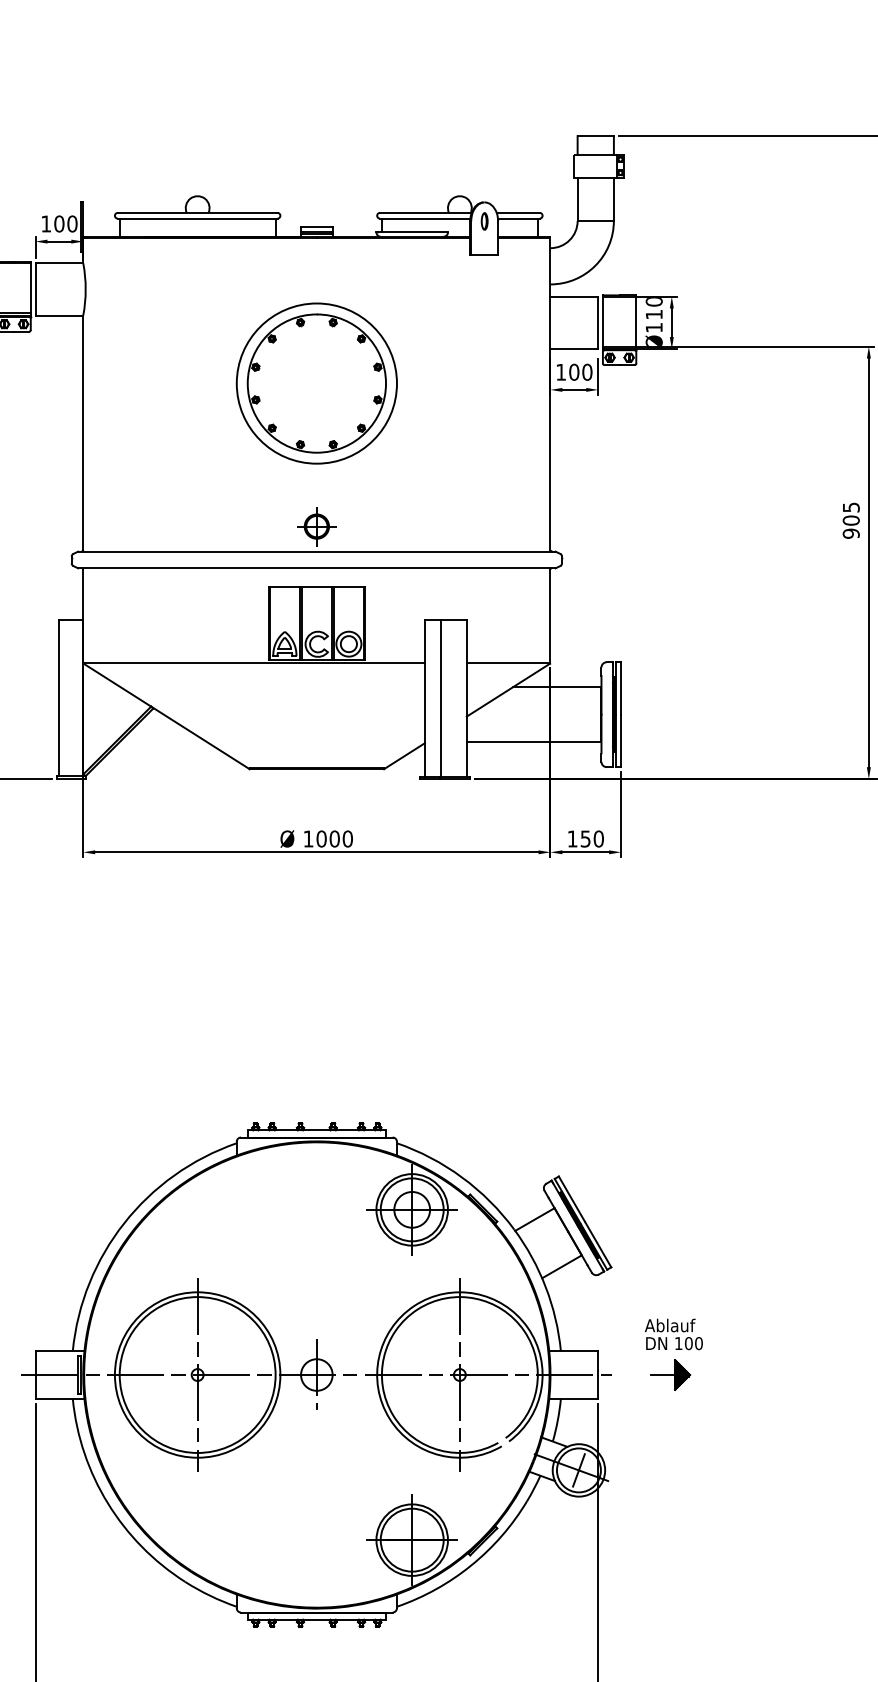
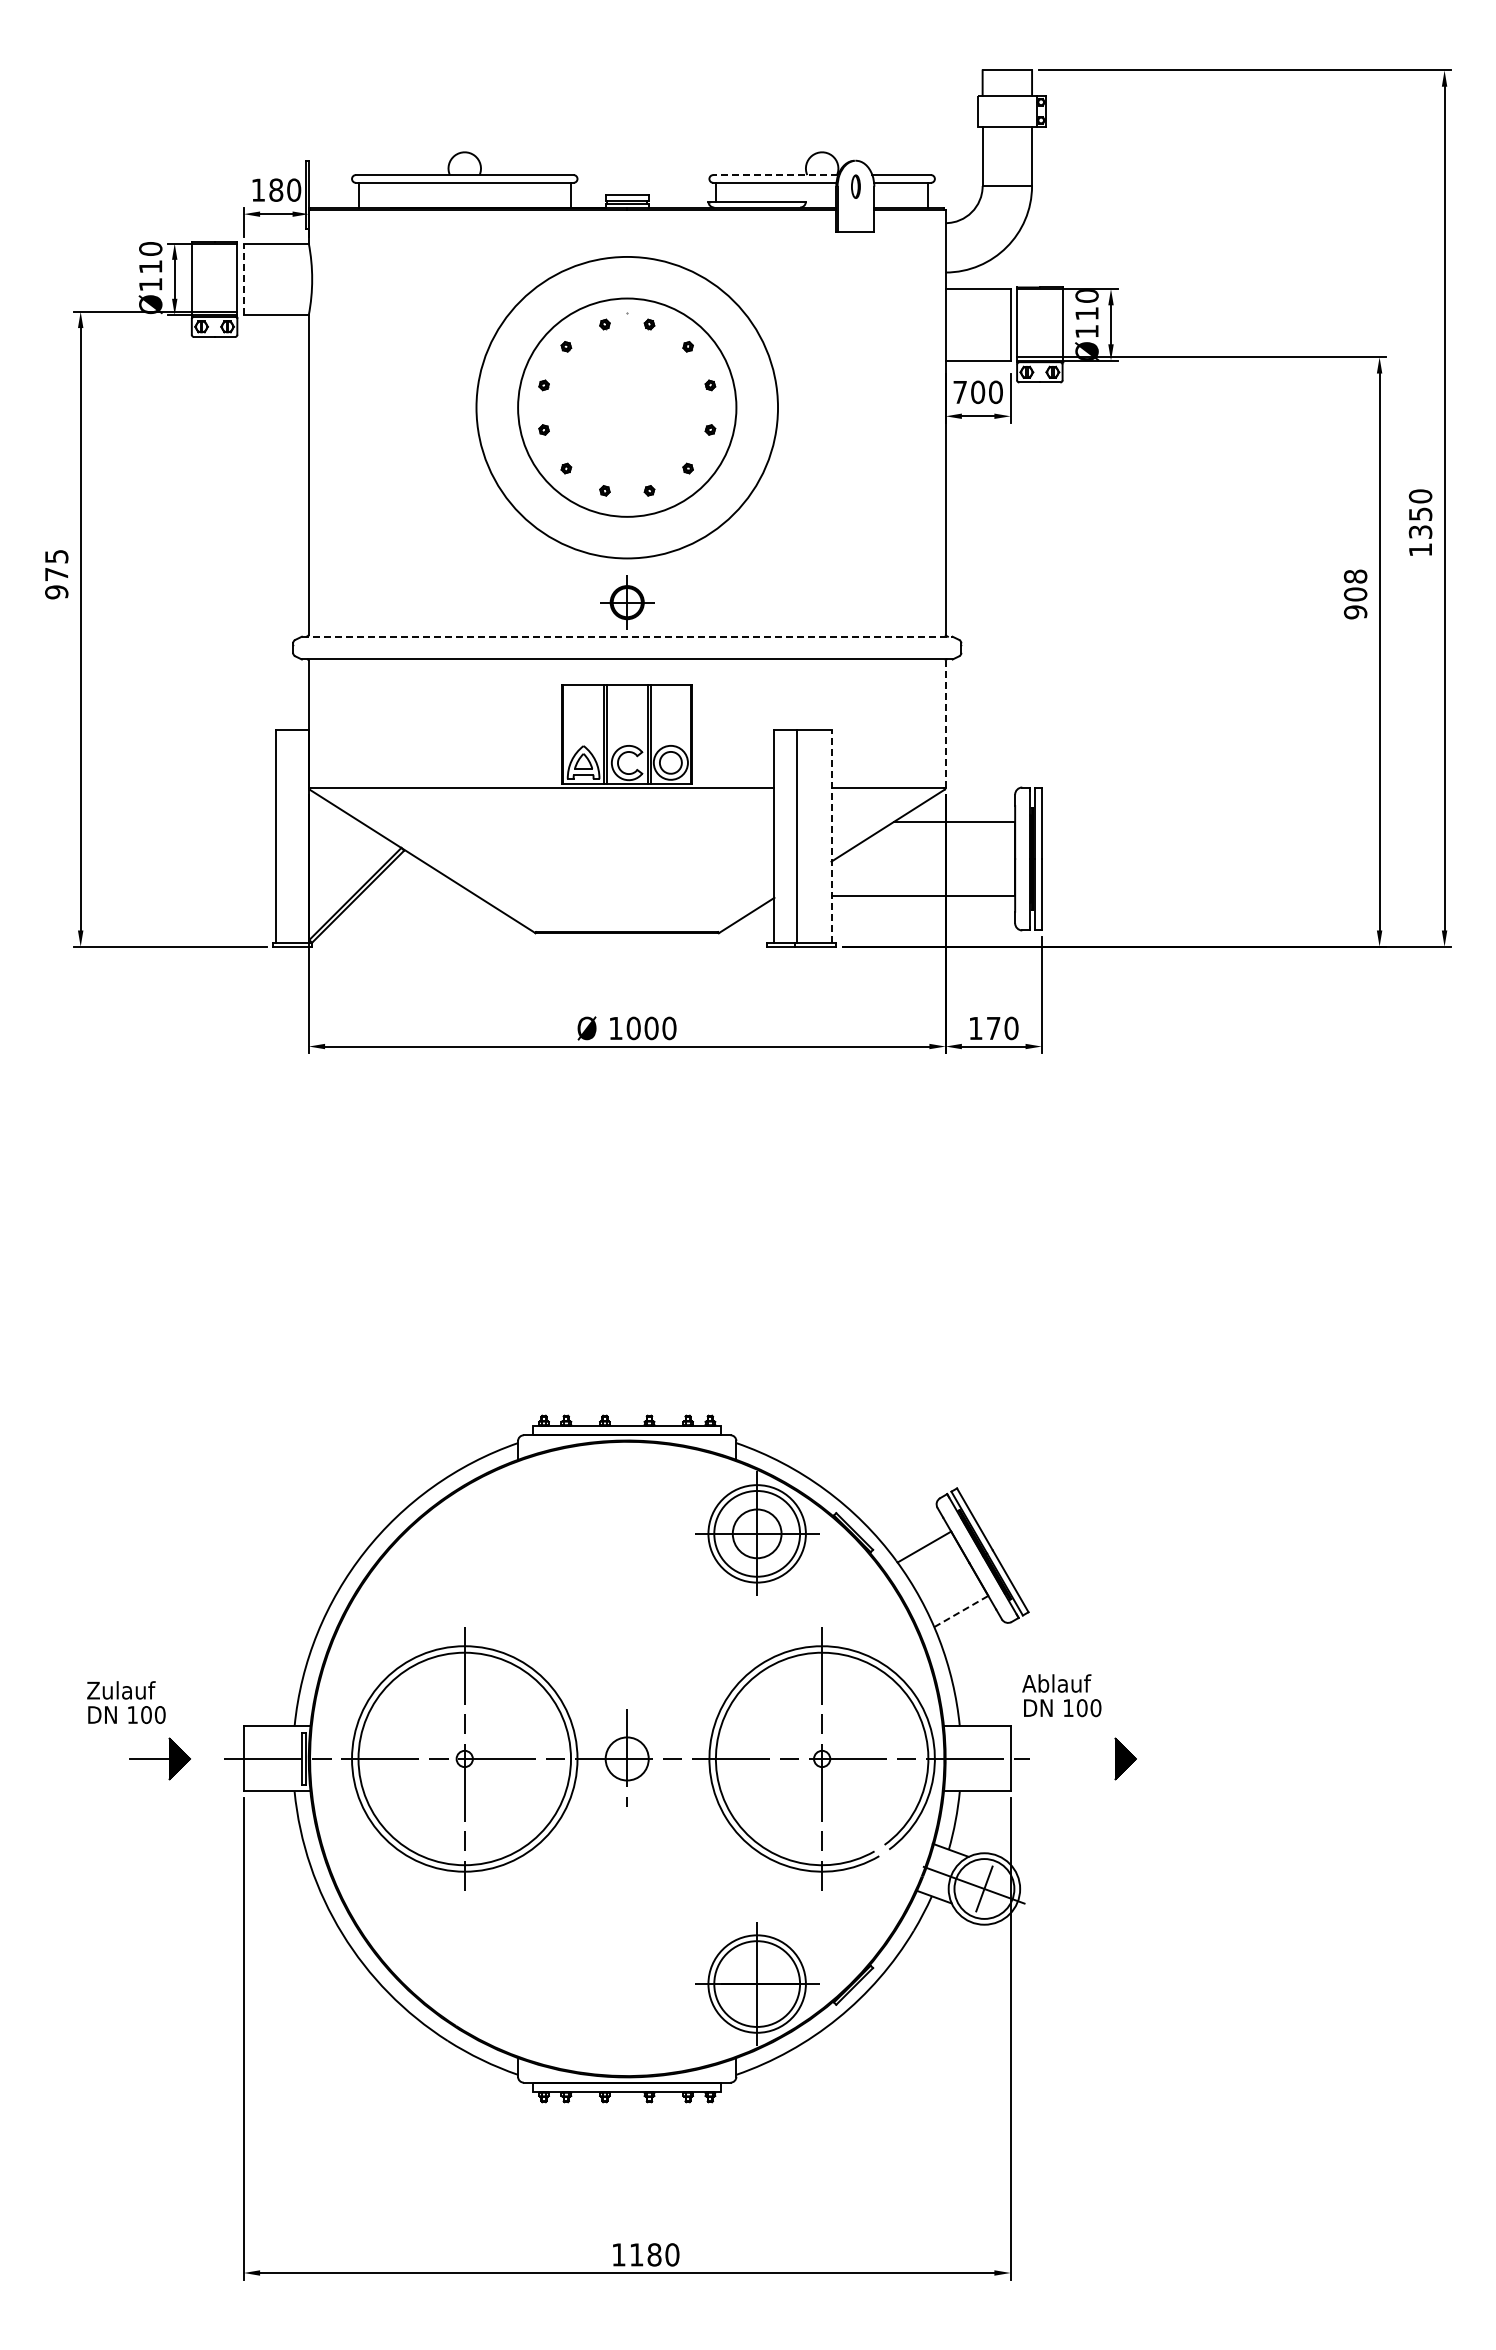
line: (425, 213) -> (775, 175), solid -> dashed
text: (59, 223) -> (276, 189), 100 -> 180
line: (35, 289) -> (243, 279), solid -> dashed
text: (560, 372) -> (959, 392), 100 -> 700
circle: (317, 383) -> (627, 407), size x1.6
text: (851, 507) -> (1355, 576), 905 -> 908
line: (317, 551) -> (627, 636), solid -> dashed
line: (550, 616) -> (945, 724), solid -> dashed
line: (466, 698) -> (831, 836), solid -> dashed
text: (585, 839) -> (993, 1028), 150 -> 170
line: (561, 1266) -> (960, 1611), solid -> dashed
text: (673, 1334) -> (1061, 1695), moved
line: (662, 1374) -> (1098, 1758), removed

